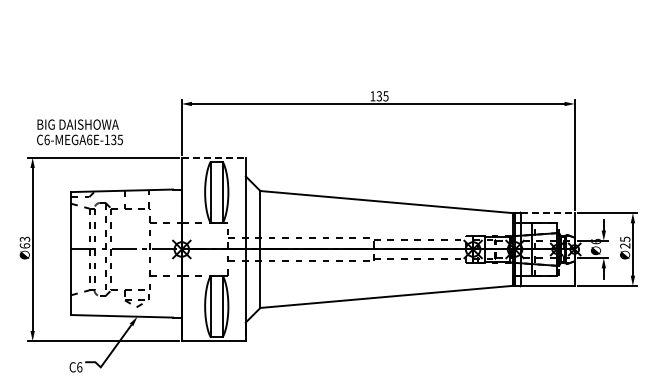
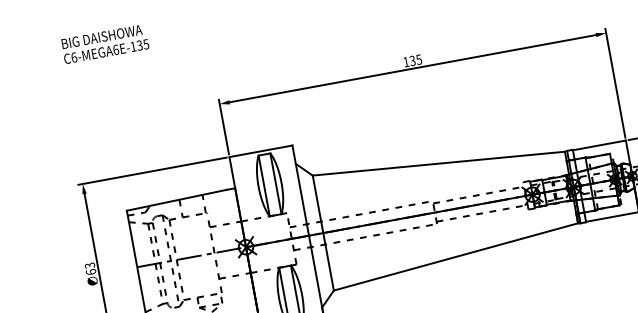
text: (79, 132) -> (104, 44), moved
line: (214, 157) -> (261, 150), dashed -> solid
line: (547, 213) -> (599, 145), dashed -> solid

